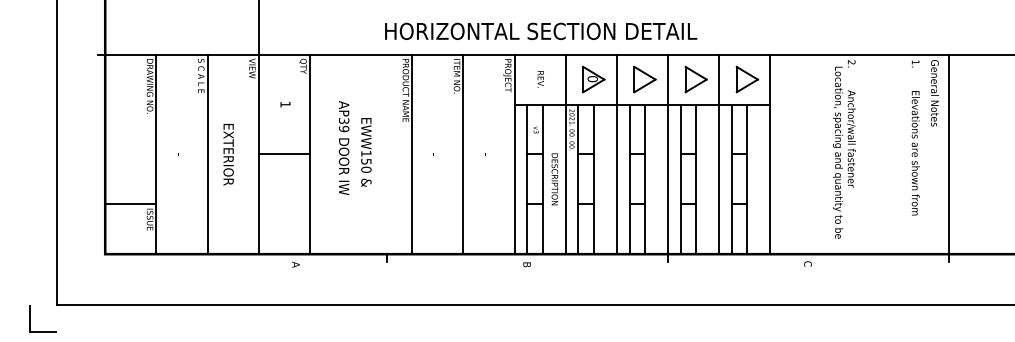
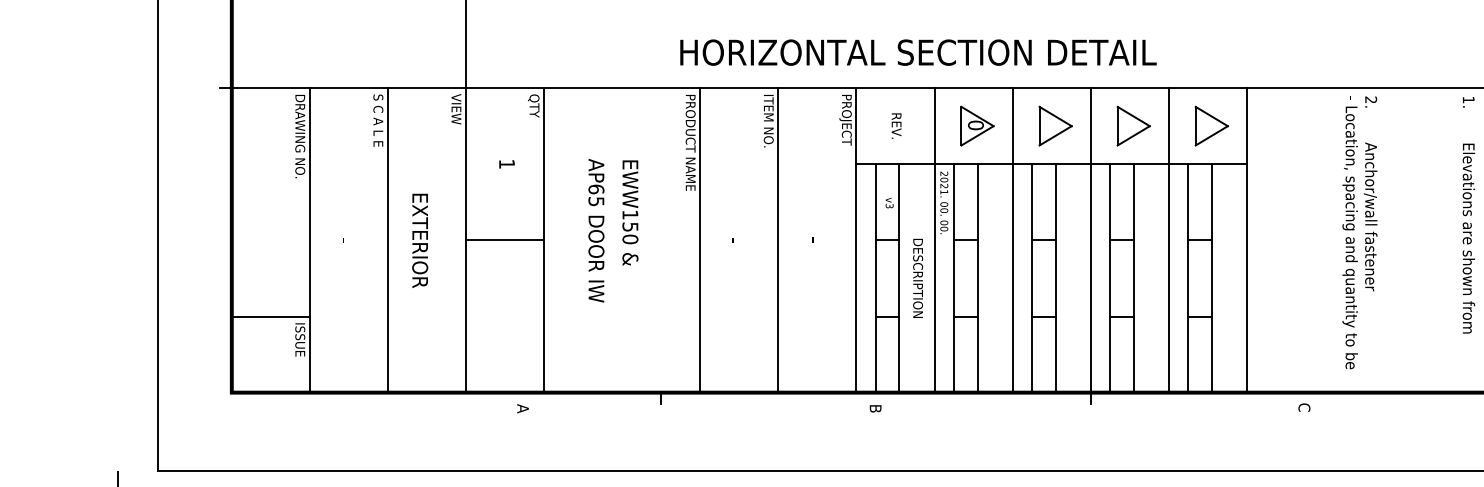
text: (541, 30) -> (919, 51), moved
text: (344, 125) -> (596, 196), AP39 -> AP65
text: (366, 152) -> (630, 213), moved

